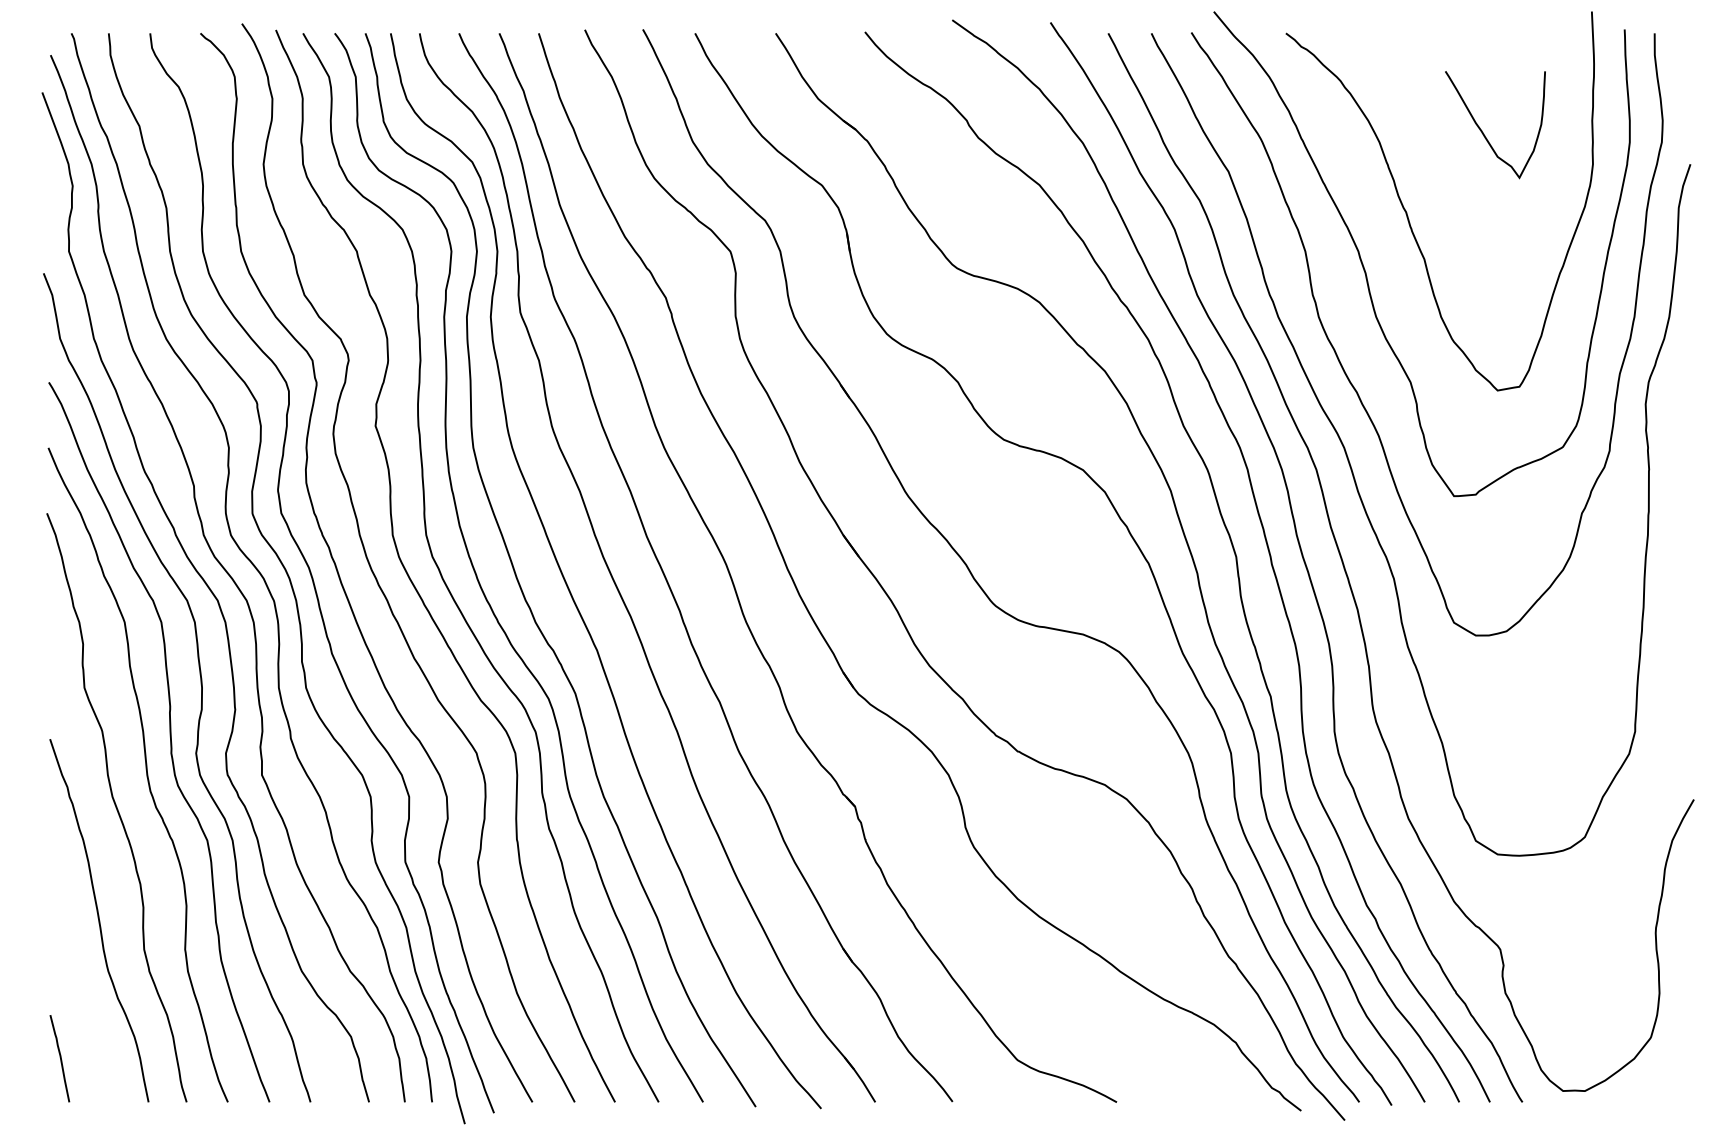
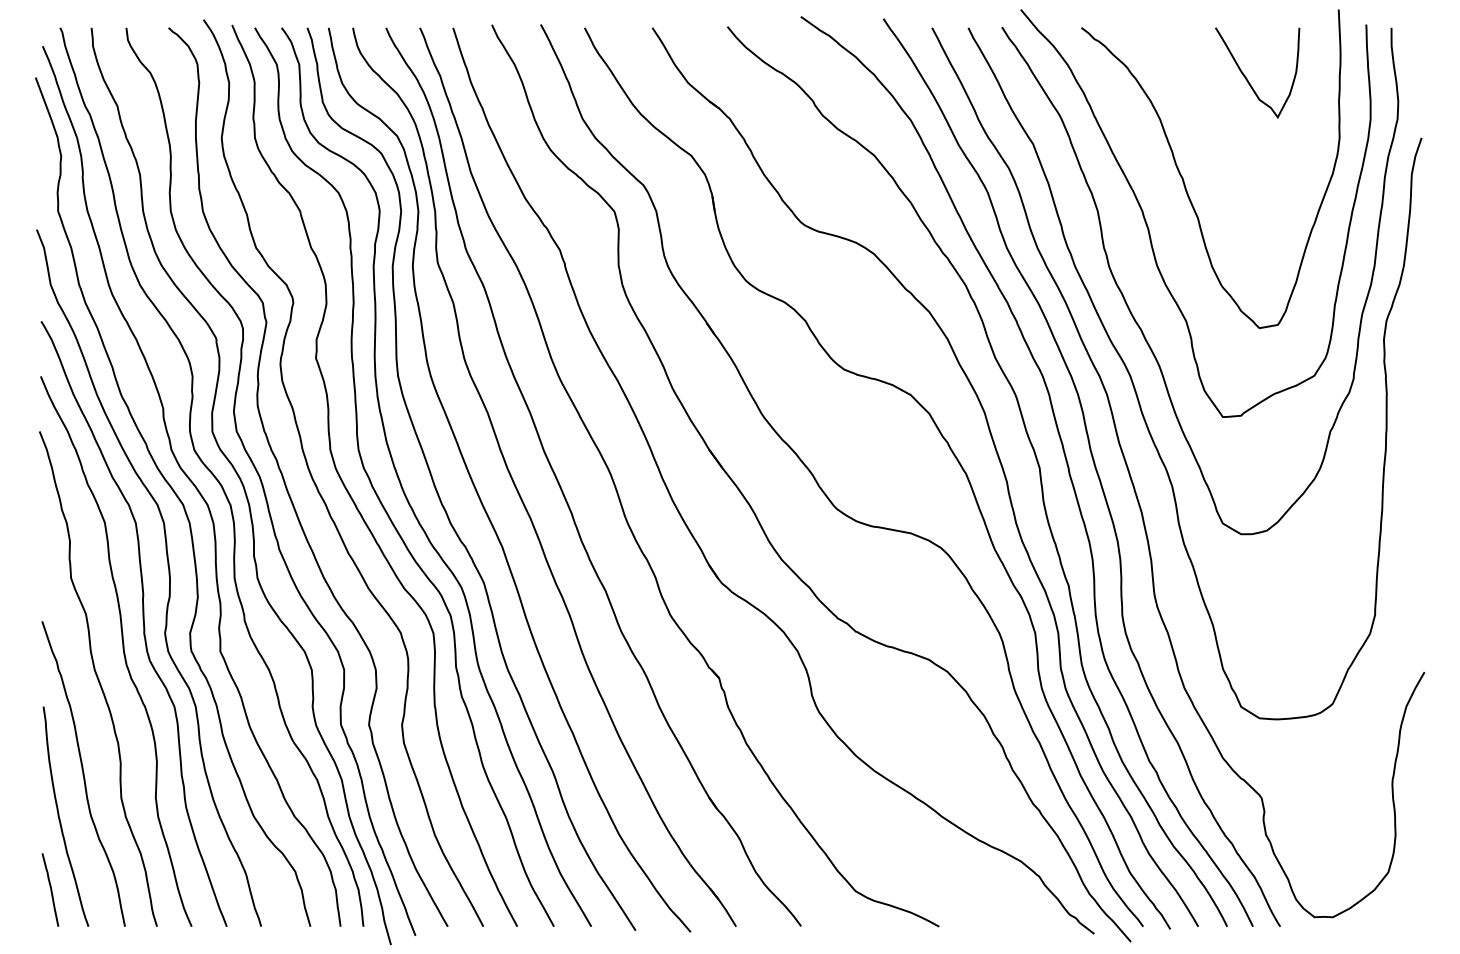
curve: (1483, 132) -> (1247, 79), moved
curve: (71, 973) -> (60, 818), added

